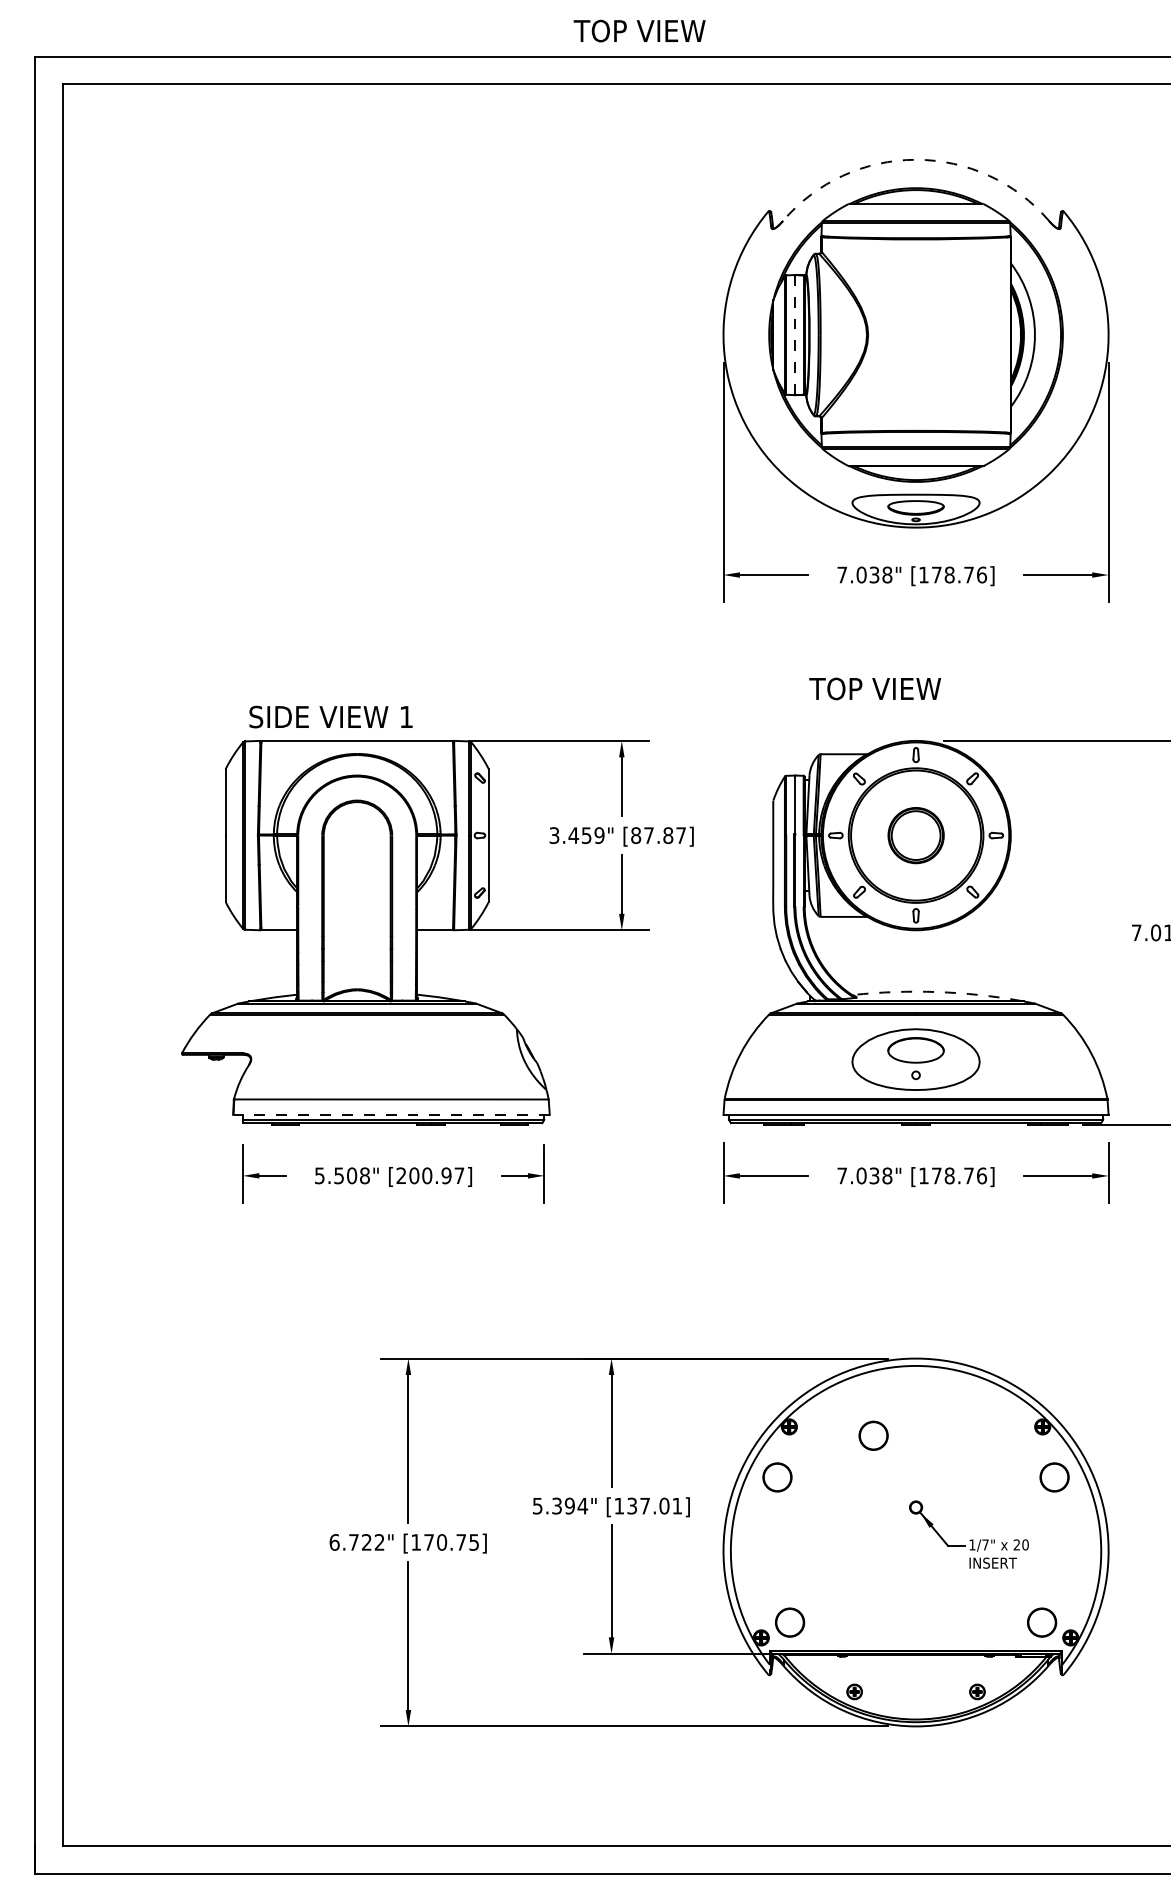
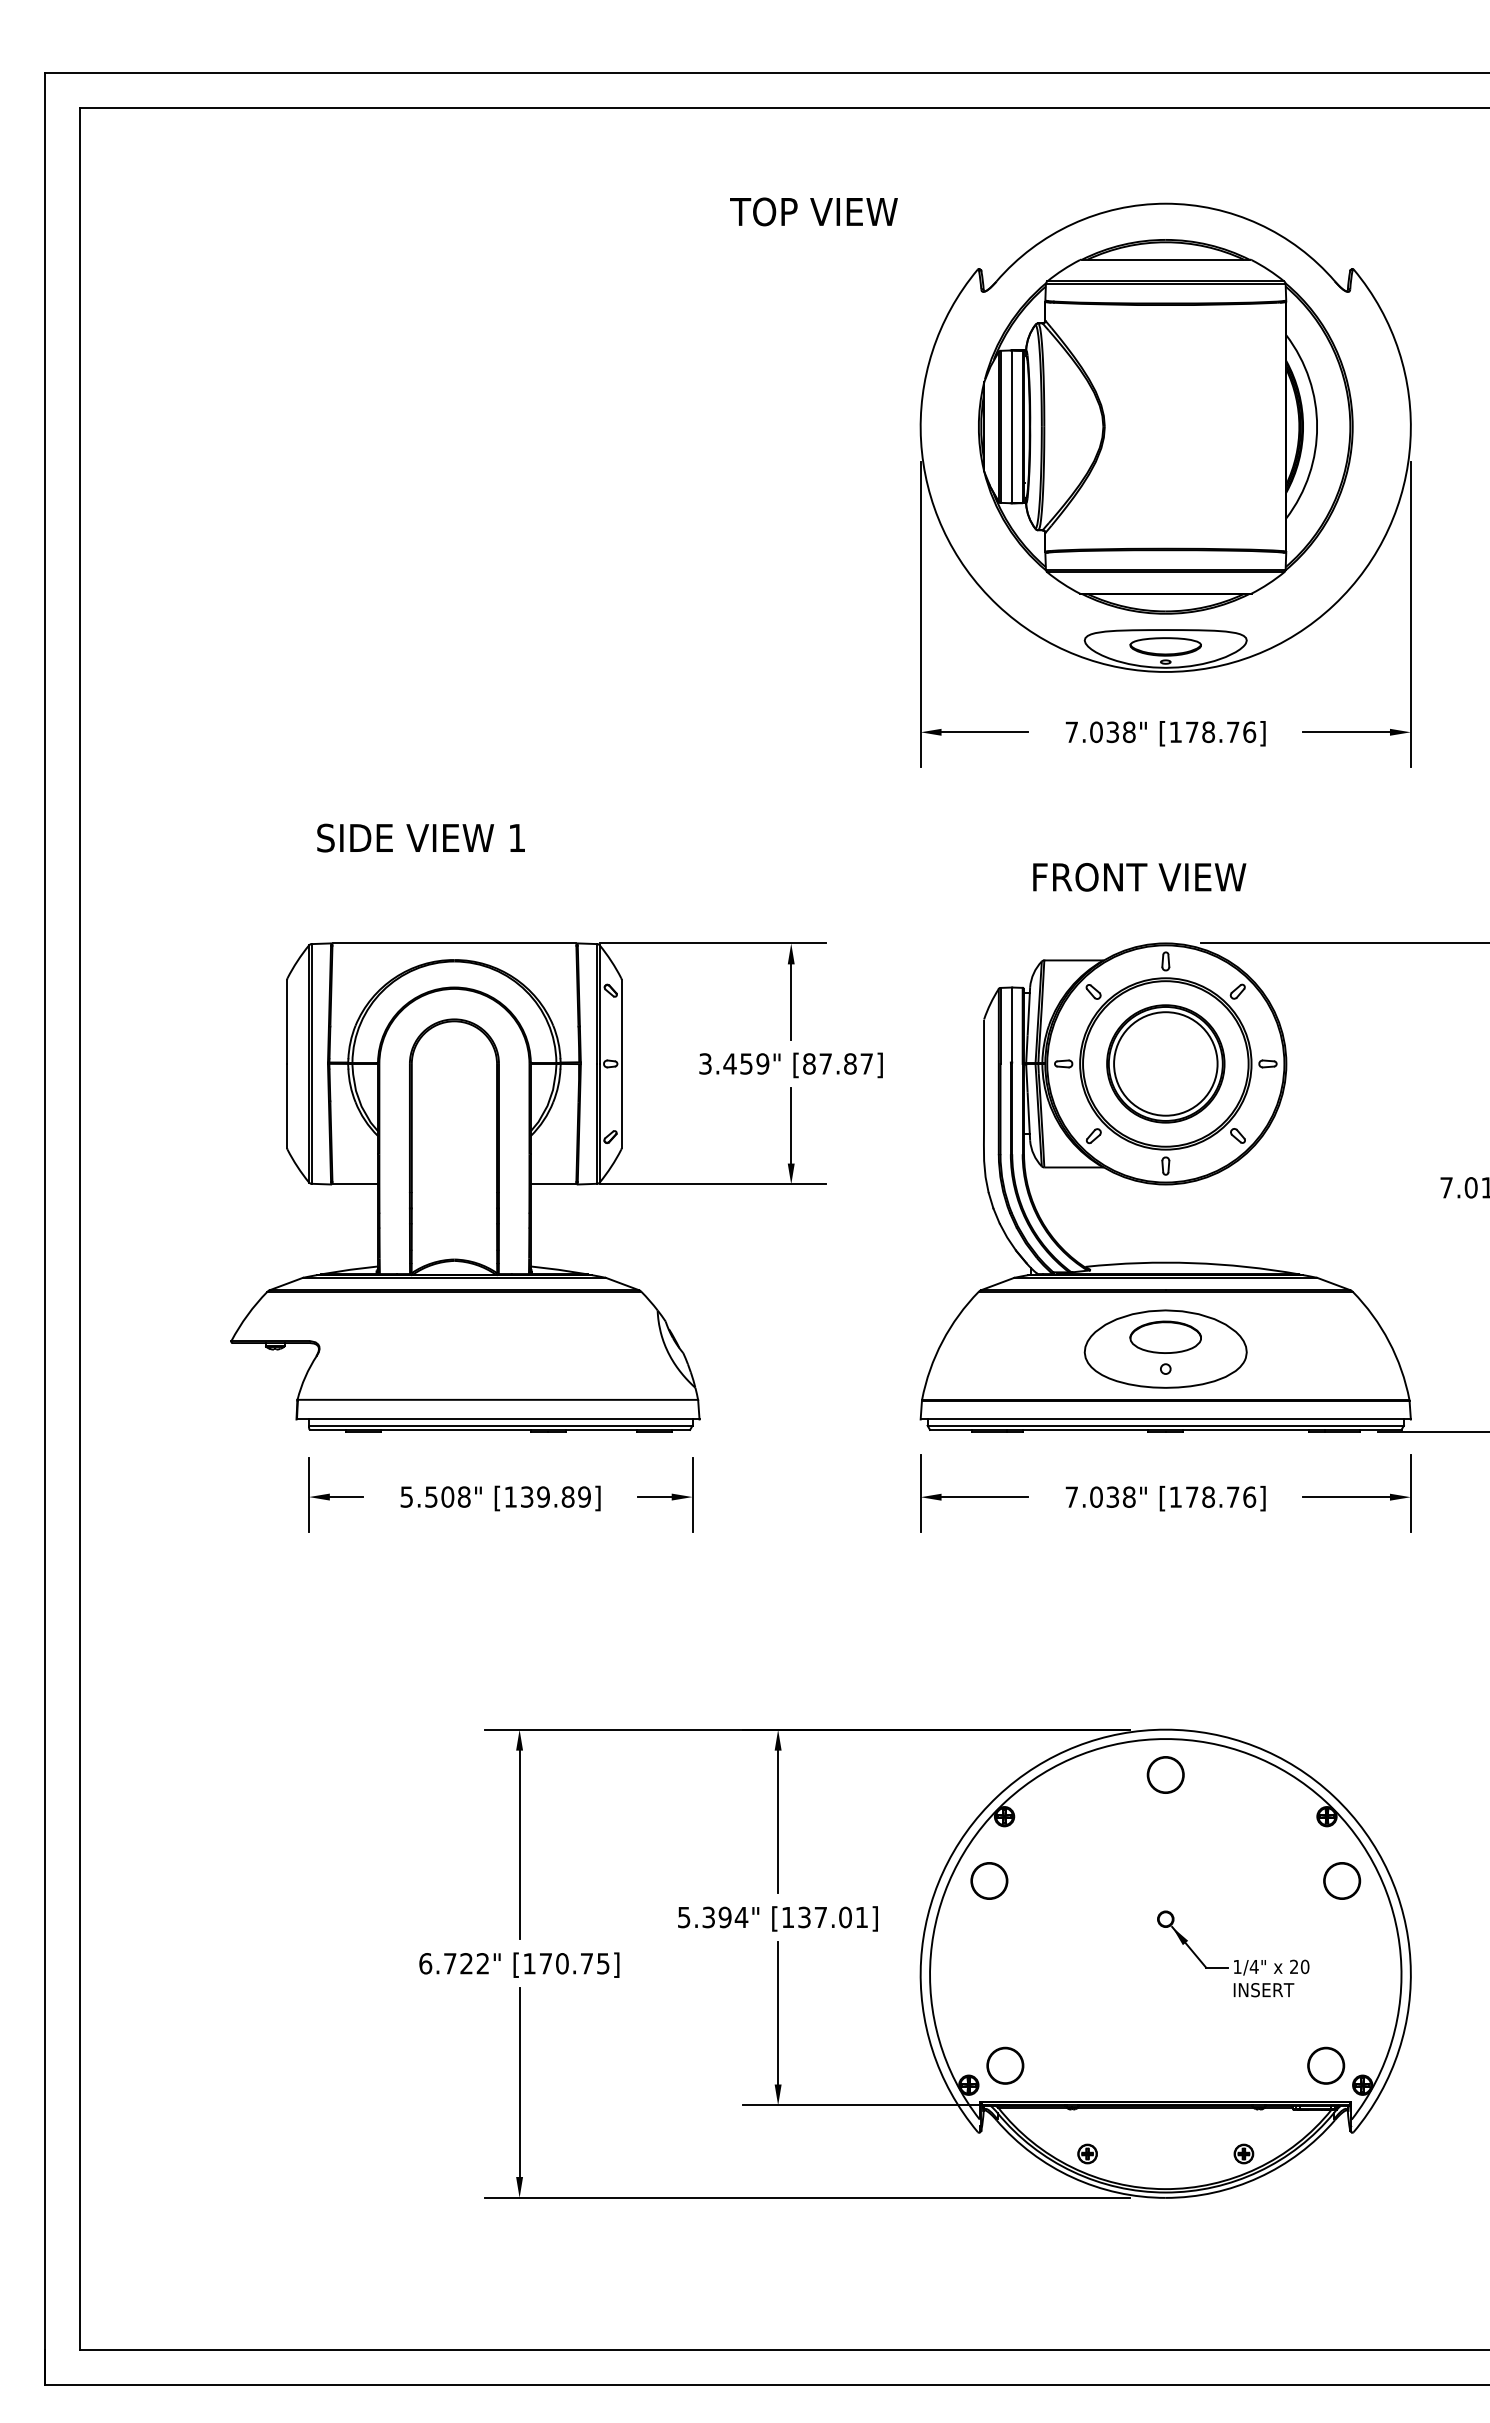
text: (639, 30) -> (813, 211), moved
arc: (915, 159) -> (1165, 203), dashed -> solid
line: (795, 334) -> (1012, 426), dashed -> solid
text: (893, 689) -> (1137, 877), TOP VIEW -> FRONT VIEW
text: (330, 716) -> (420, 837), moved
part: (915, 835) -> (1165, 1063), size x1.67
arc: (937, 992) -> (1192, 1263), dashed -> solid
line: (391, 1114) -> (497, 1419), dashed -> solid
text: (430, 1175) -> (547, 1496), [200.97] -> [139.89]
circle: (873, 1435) -> (1165, 1774), moved
text: (984, 1544) -> (1253, 1966), 1/7" -> 1/4"

